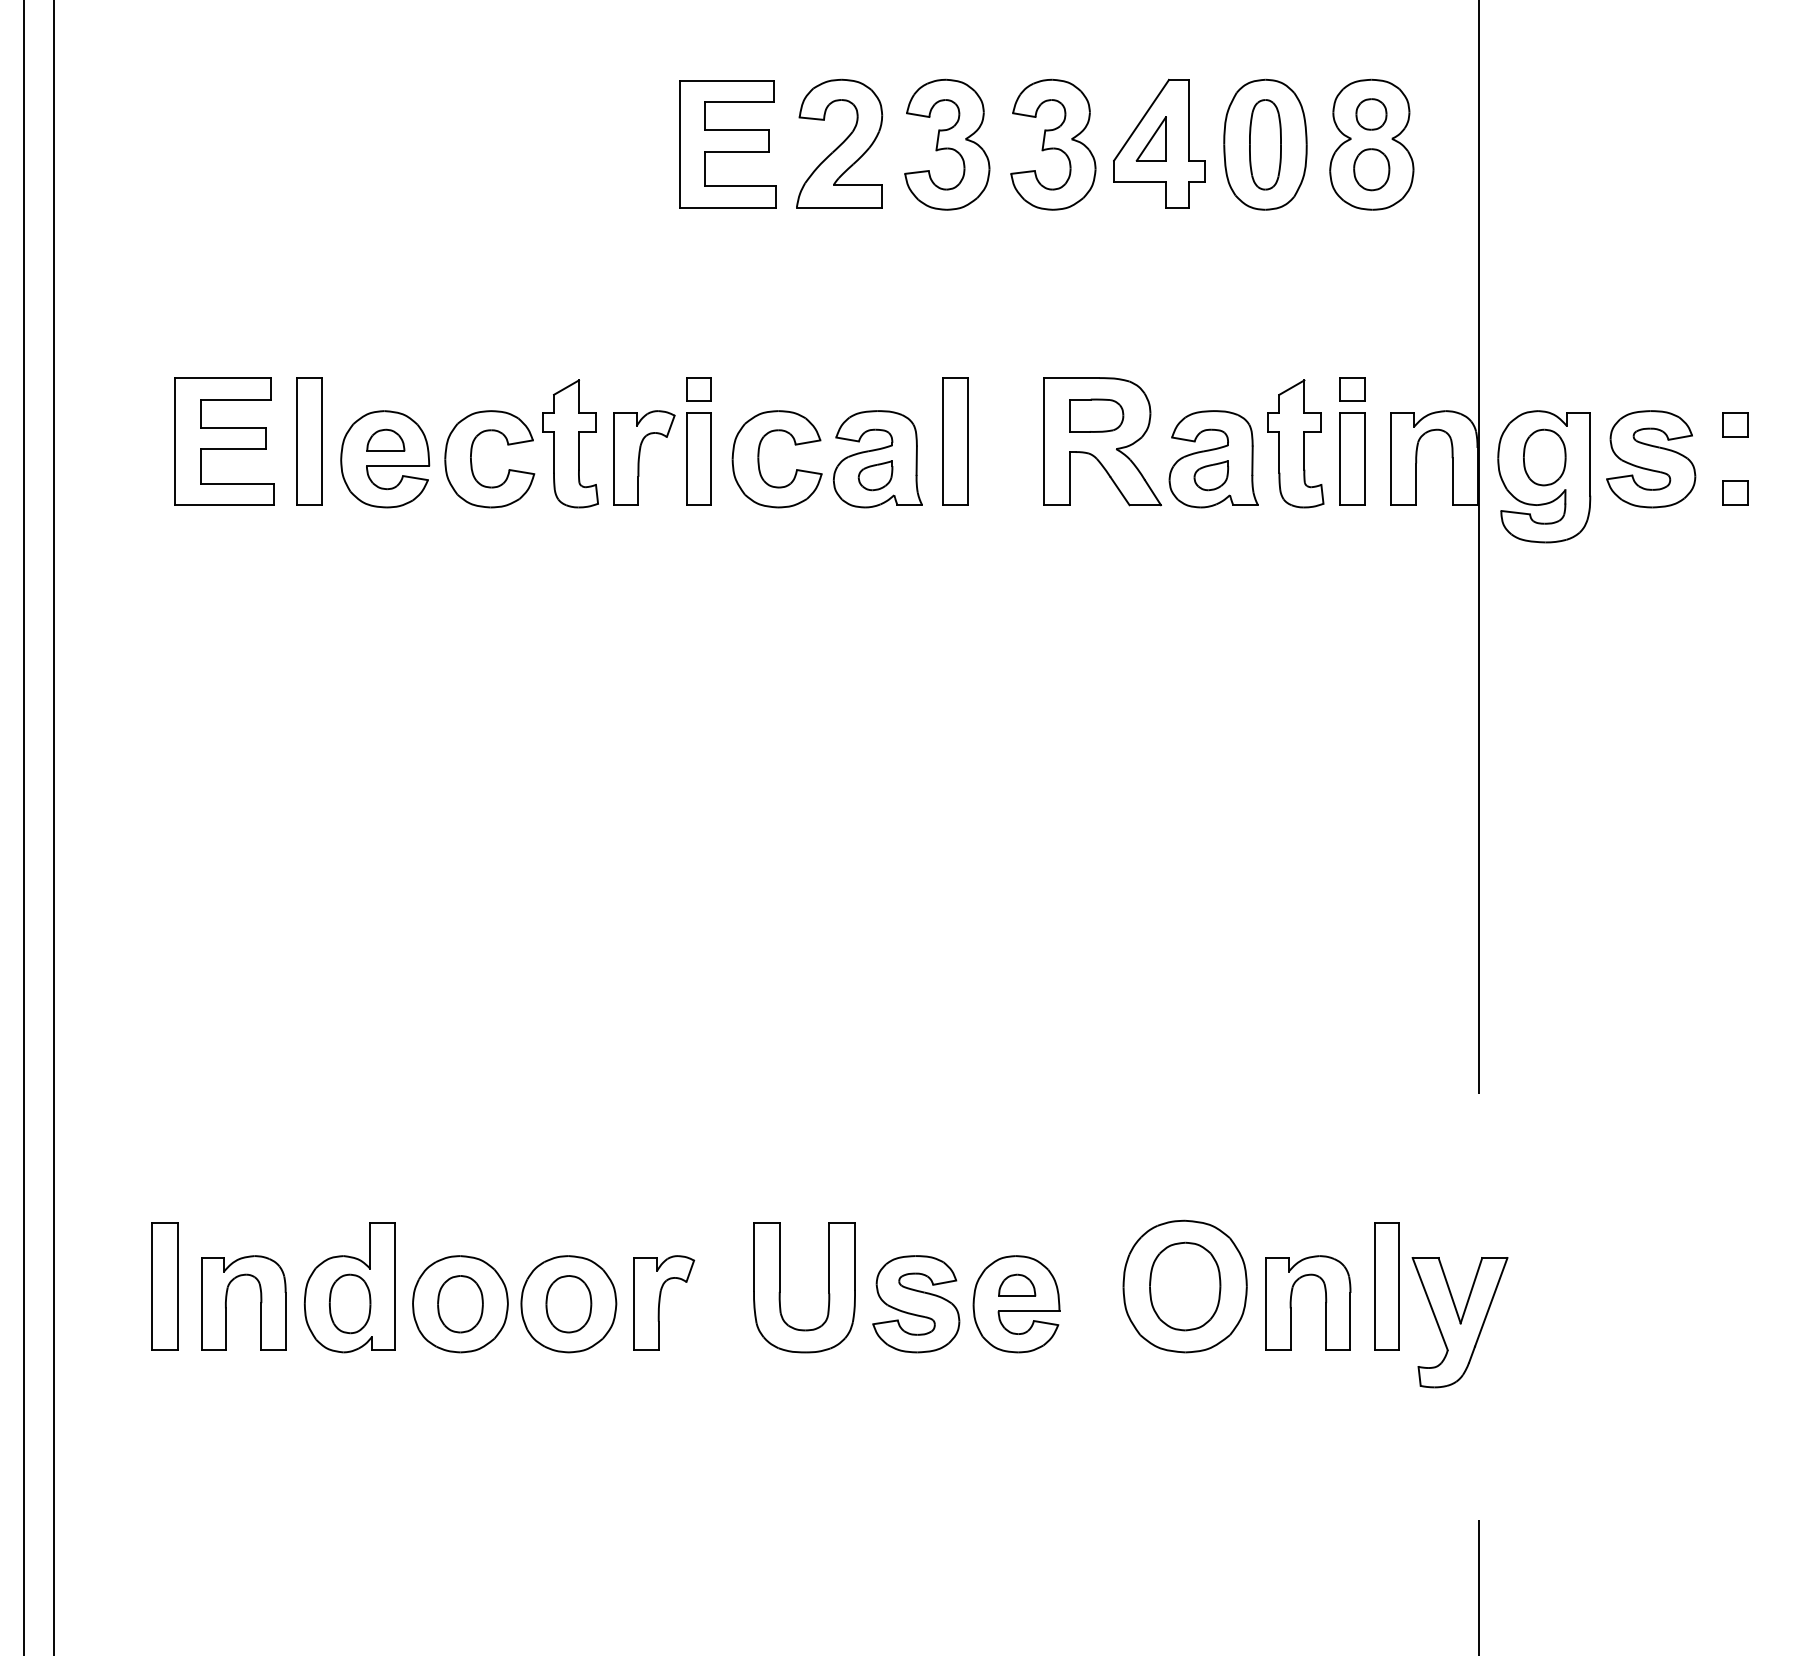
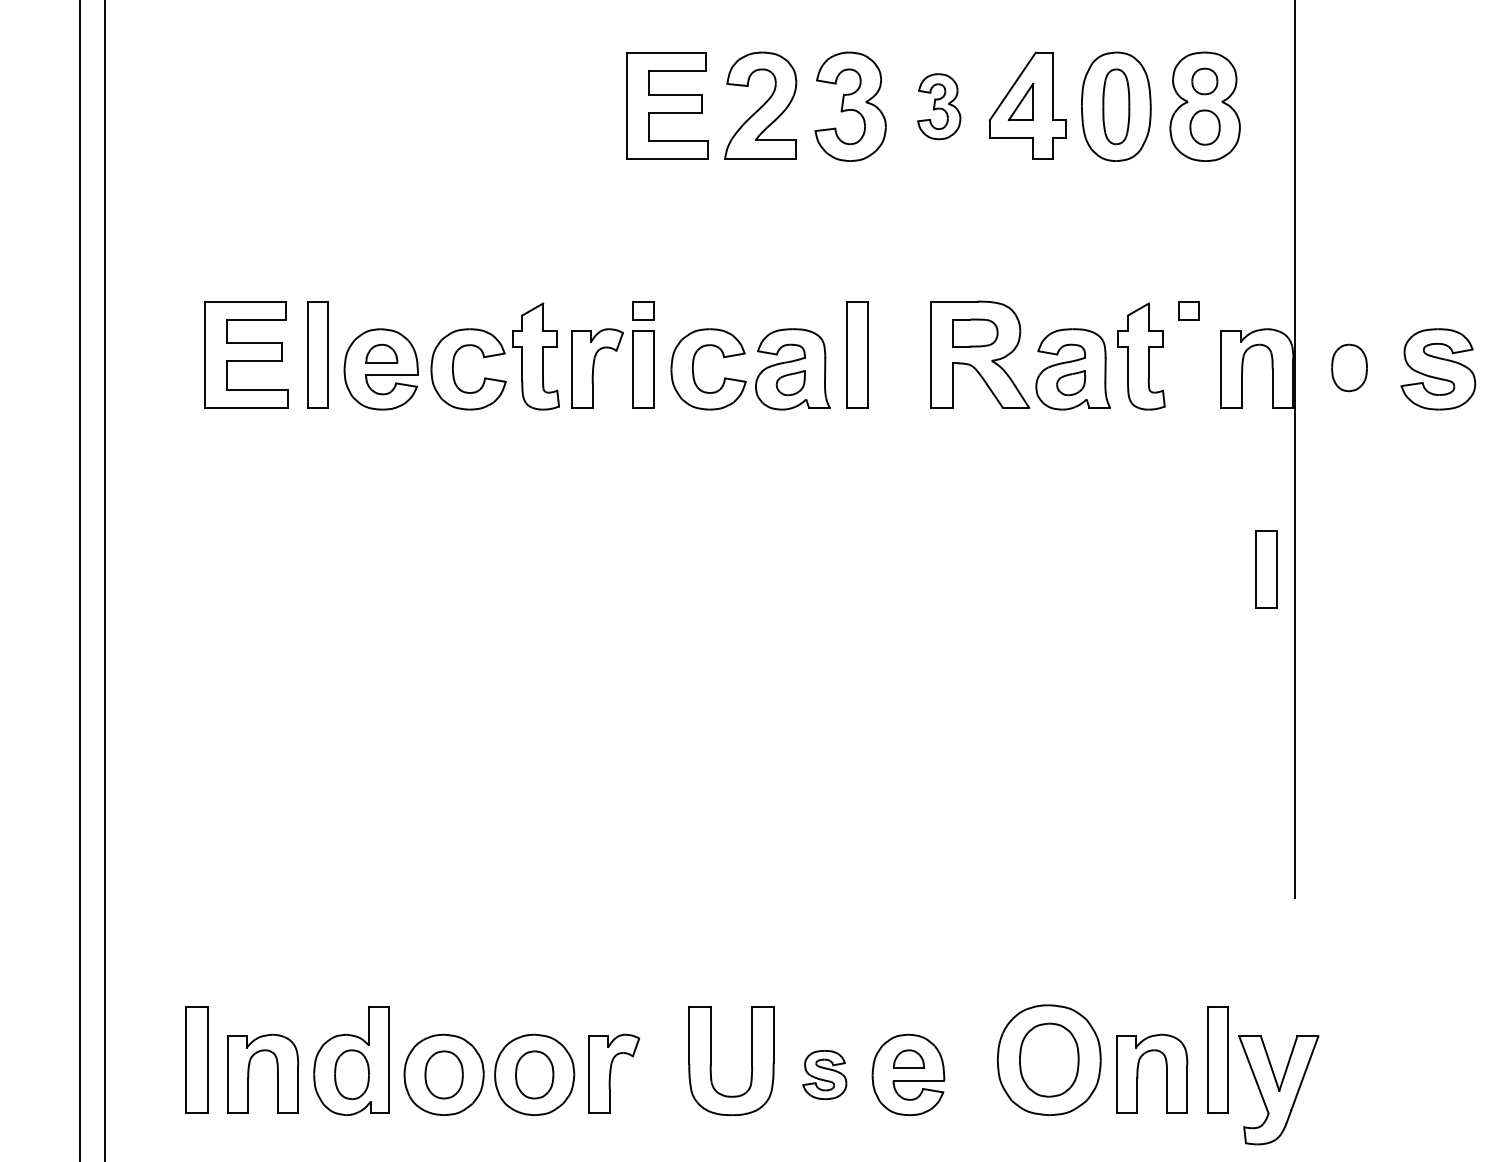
part: (1053, 144) -> (939, 106), size x0.6
part: (1352, 458) -> (1266, 569), moved
part: (1544, 476) -> (1349, 383), removed
part: (916, 1304) -> (824, 1075), size x0.6

